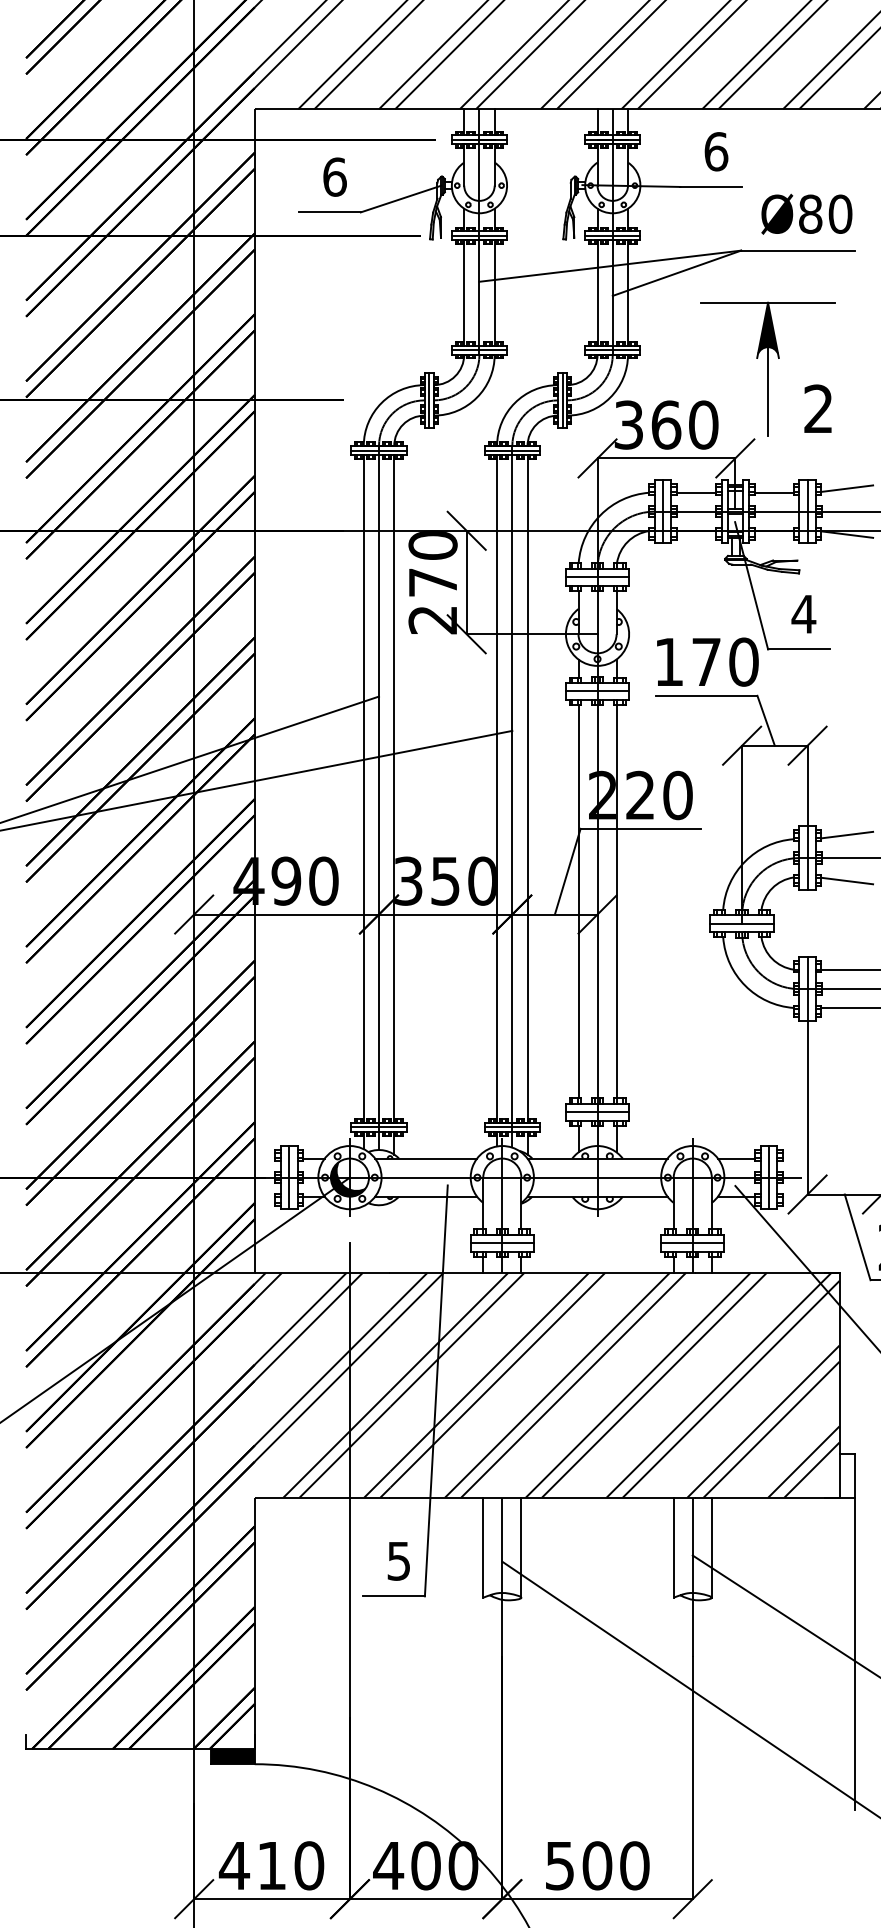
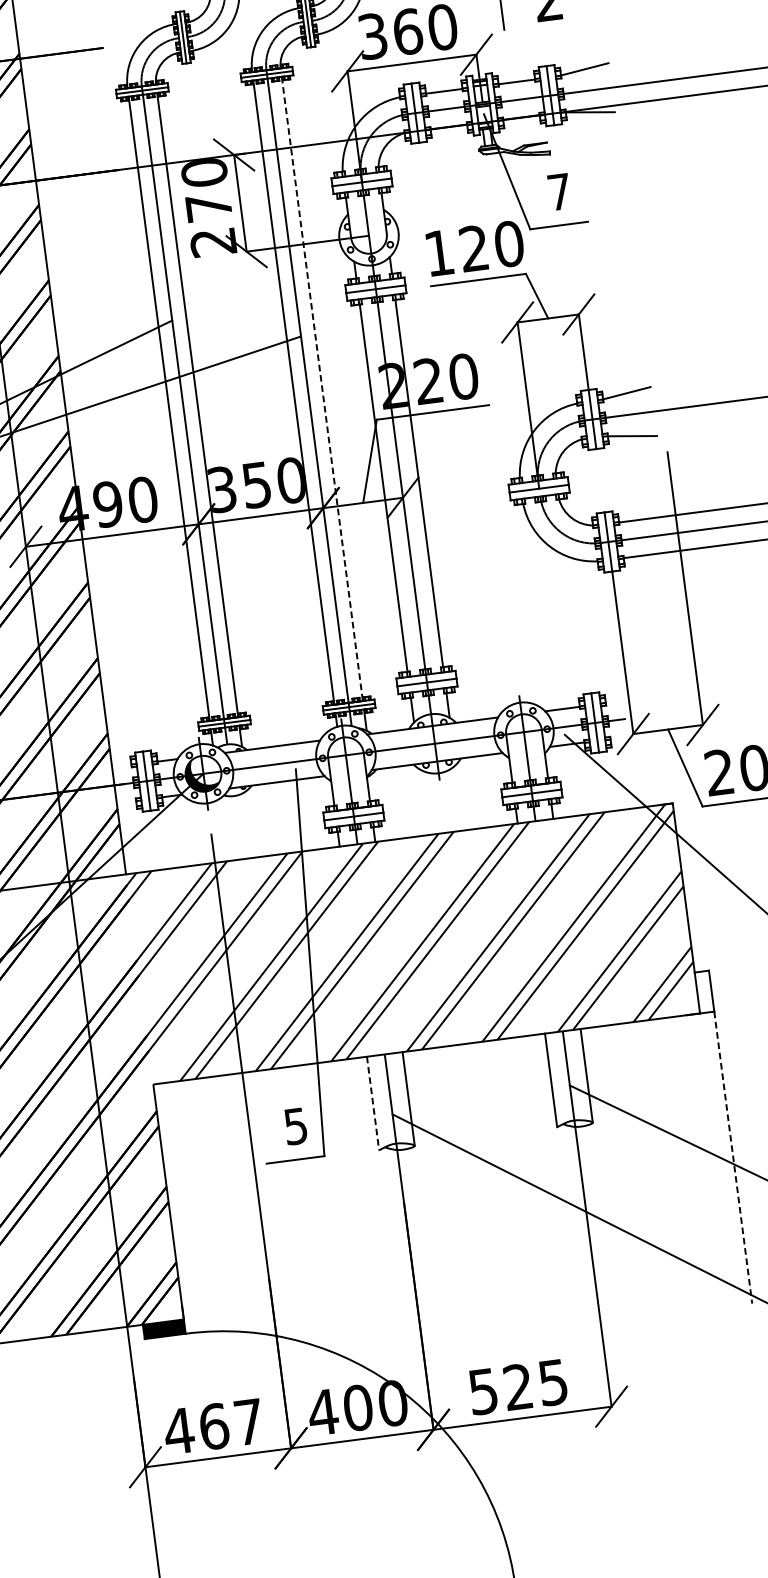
text: (803, 614) -> (559, 192), 4 -> 7
text: (706, 661) -> (474, 248), 170 -> 120
line: (527, 789) -> (322, 389), solid -> dashed
line: (483, 1548) -> (373, 1104), solid -> dashed
line: (854, 1654) -> (733, 1158), solid -> dashed
text: (290, 1865) -> (231, 1424), 410 -> 467
text: (615, 1865) -> (535, 1384), 500 -> 525

